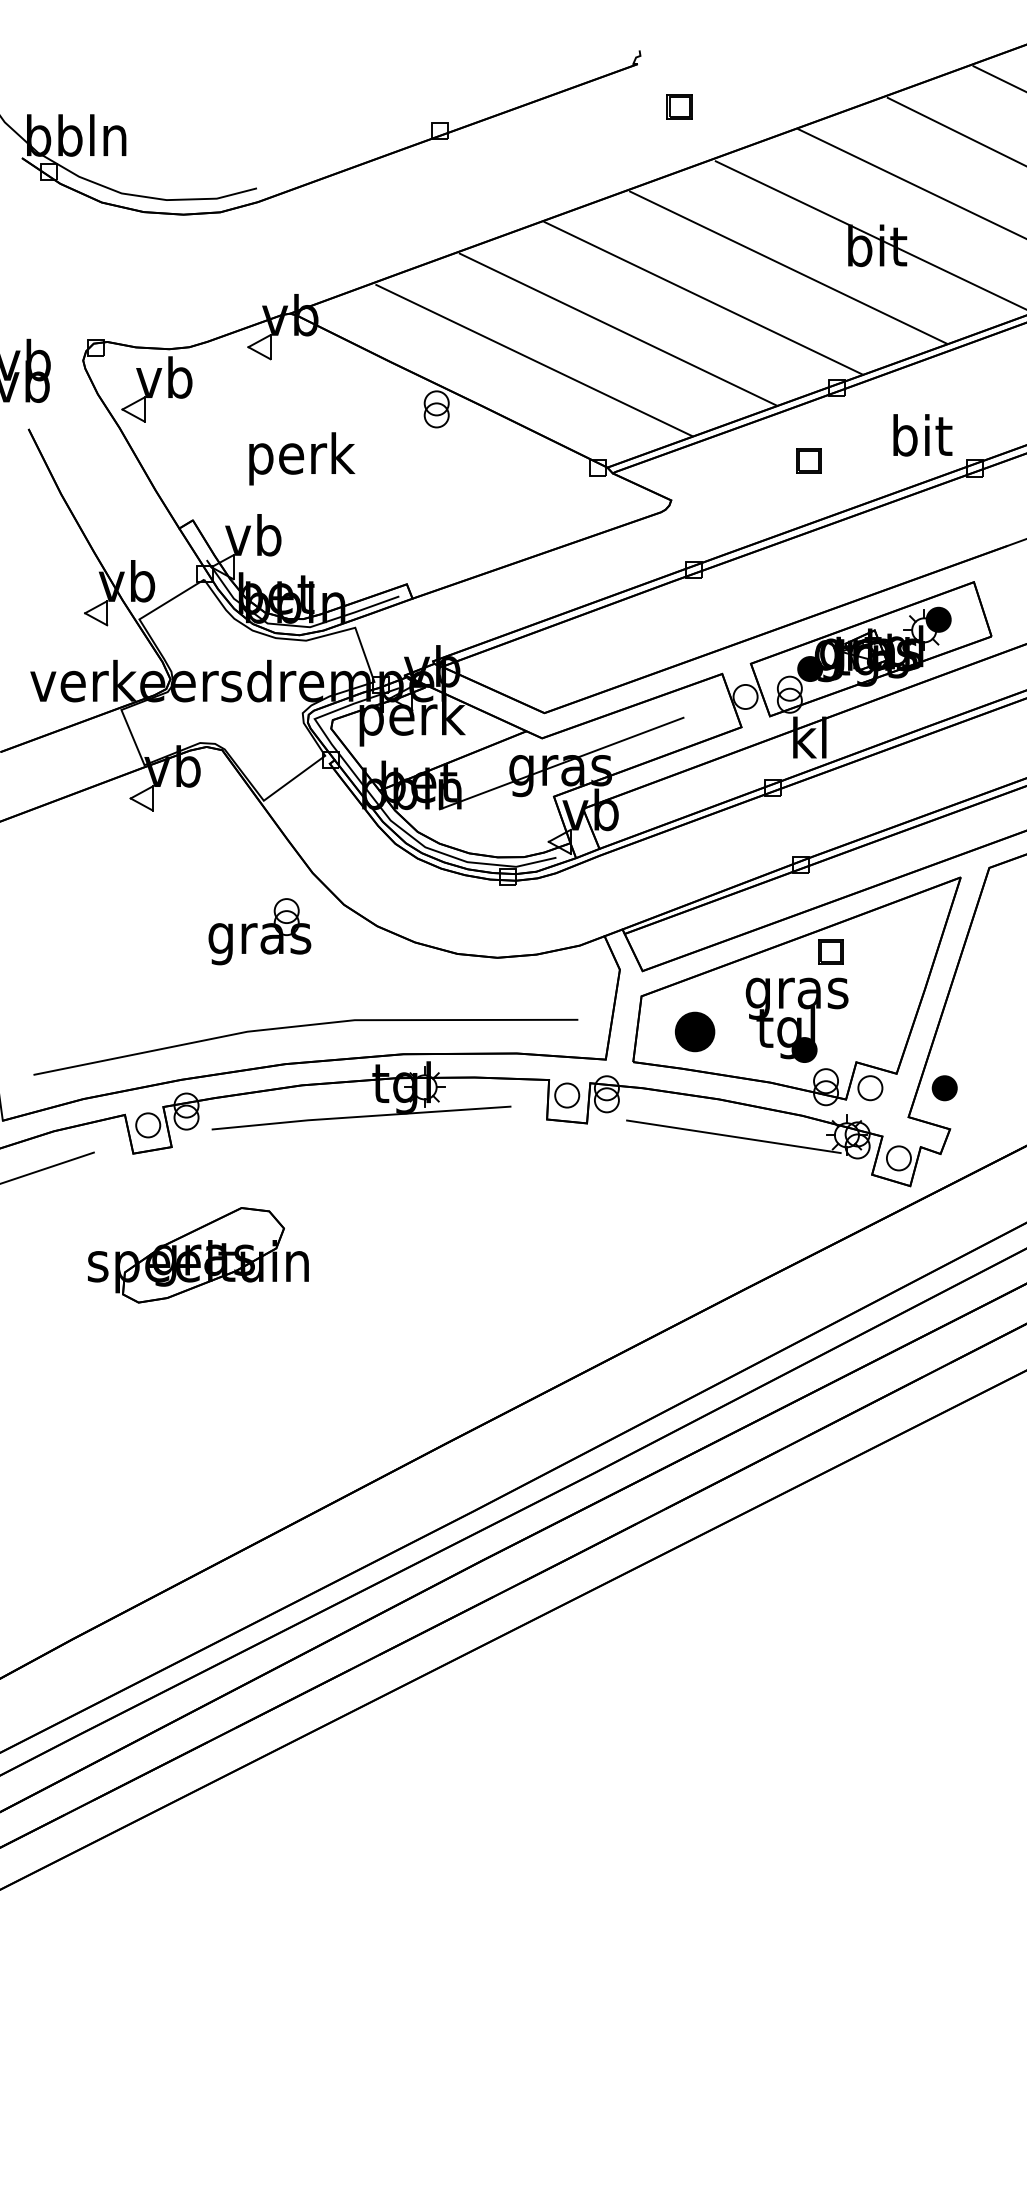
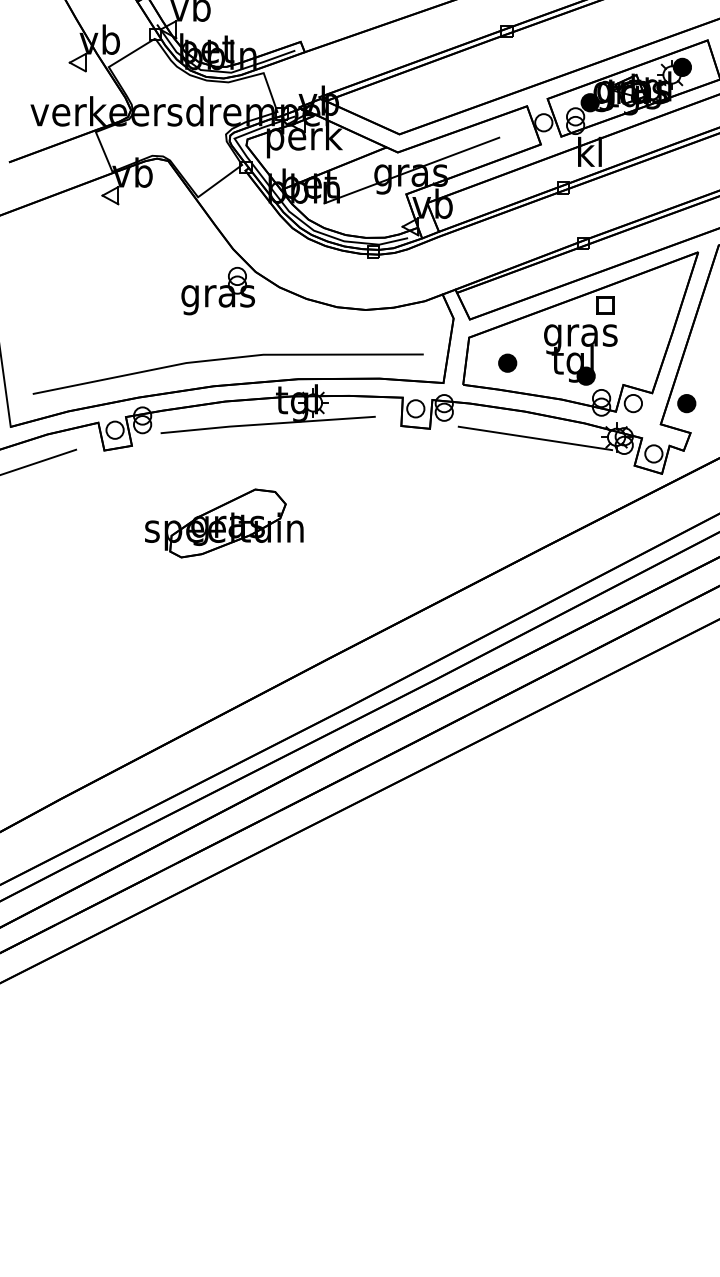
part: (259, 931) -> (217, 291), moved
part: (695, 1031) -> (507, 362), size x0.62
part: (198, 1255) -> (224, 523), moved

